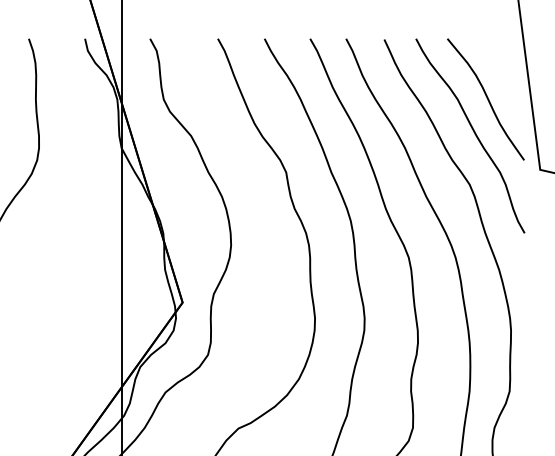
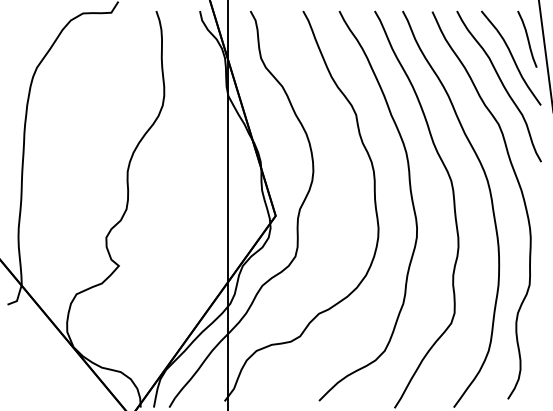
curve: (506, 74) -> (527, 38), added

